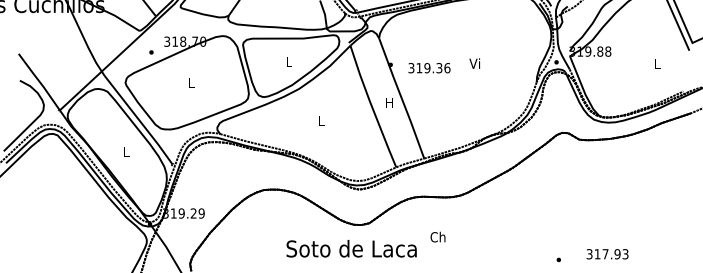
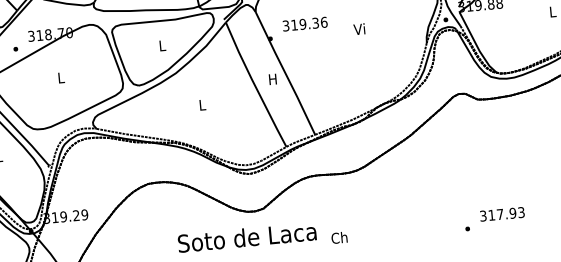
text: (429, 68) -> (305, 24), moved
text: (437, 236) -> (338, 237), moved
text: (607, 254) -> (502, 214), moved

